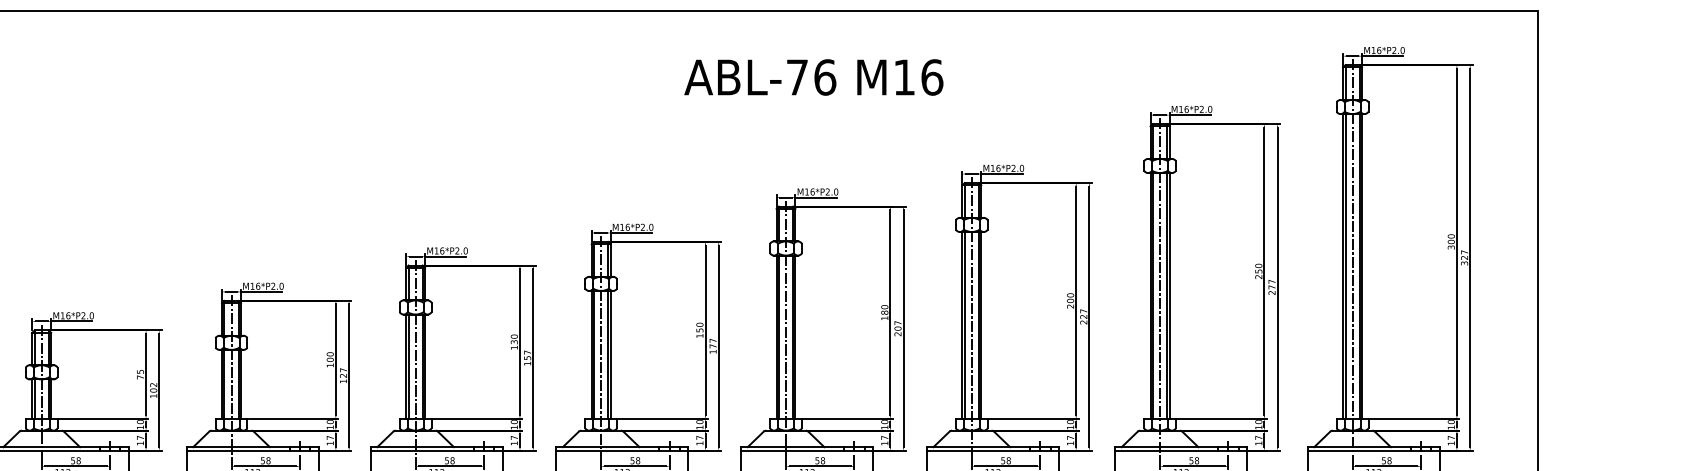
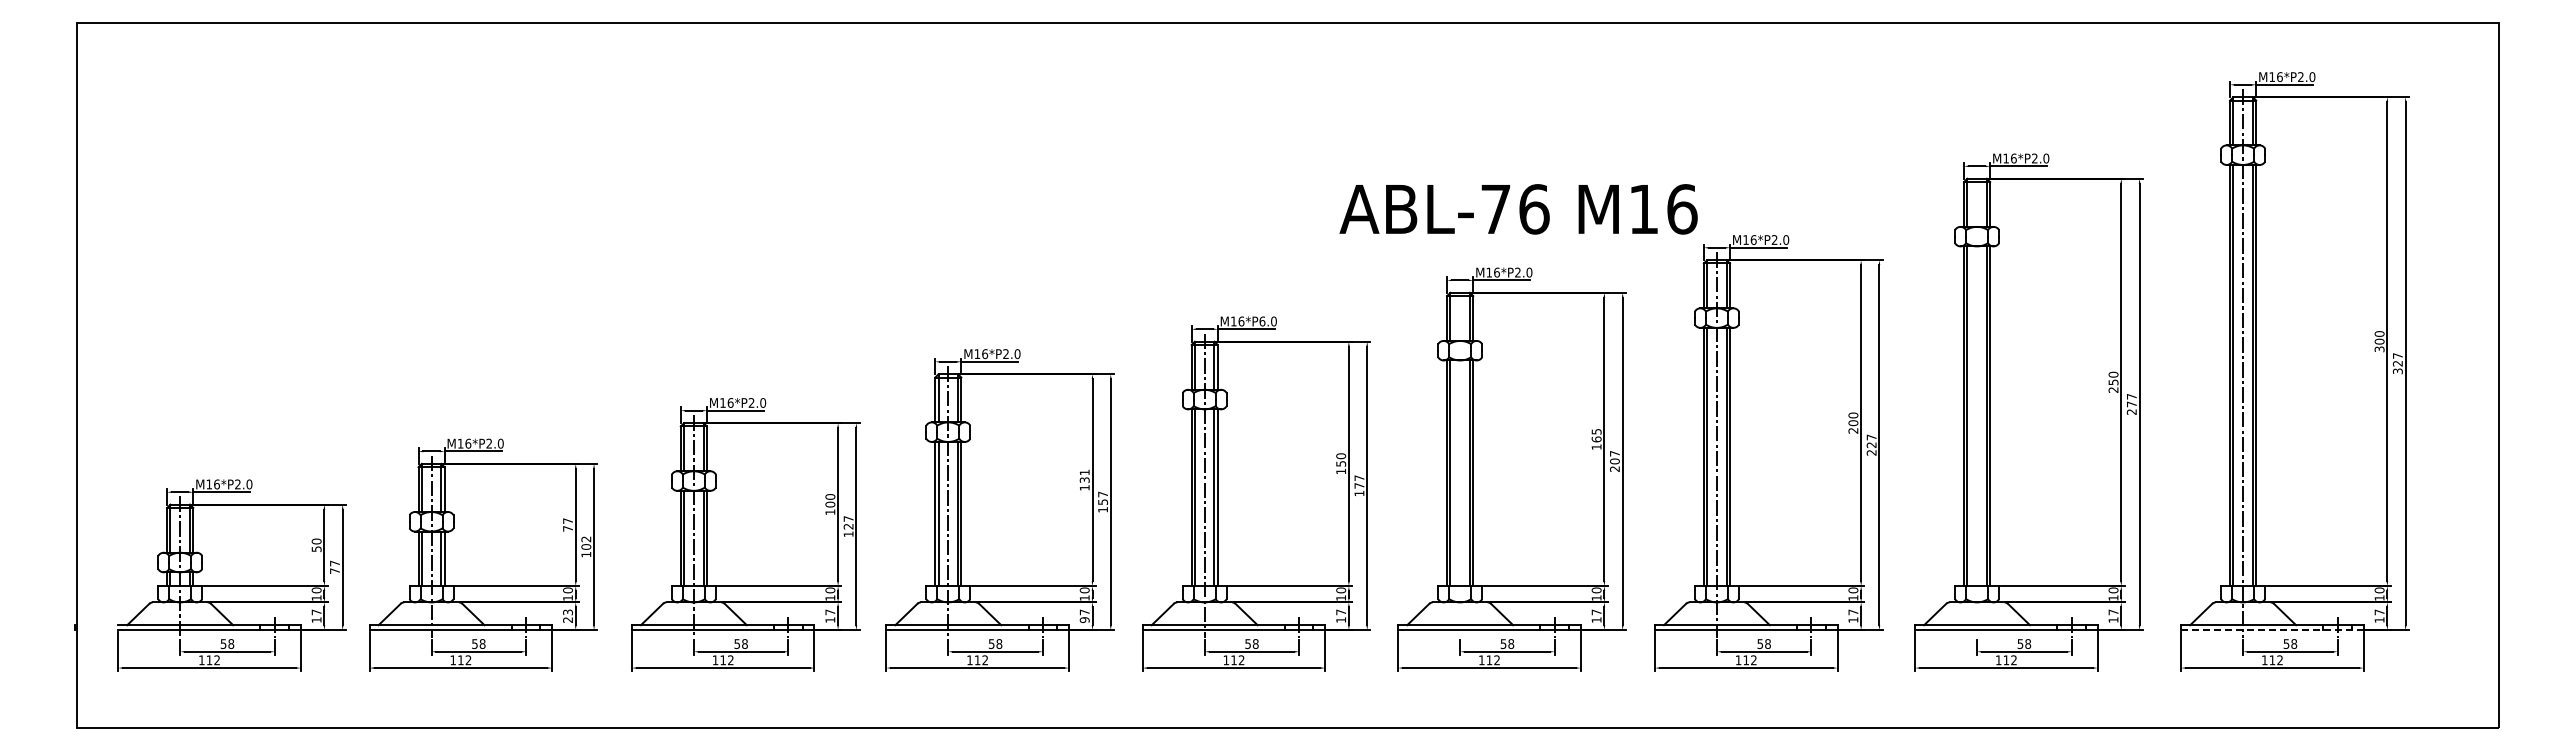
text: (813, 77) -> (1518, 209), moved
text: (642, 227) -> (1262, 321), M16*P2.0 -> M16*P6.0
line: (1160, 287) -> (1977, 404), removed
text: (884, 309) -> (1596, 435), 180 -> 165
line: (786, 328) -> (1460, 461), removed
text: (514, 336) -> (1084, 472), 130 -> 131
text: (140, 371) -> (567, 520), 75 -> 77
text: (140, 440) -> (567, 615), 17 -> 23
text: (514, 443) -> (1084, 620), 17 -> 97
line: (1373, 450) -> (2272, 630), solid -> dashed

